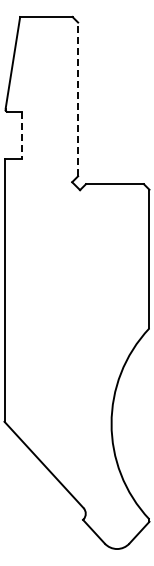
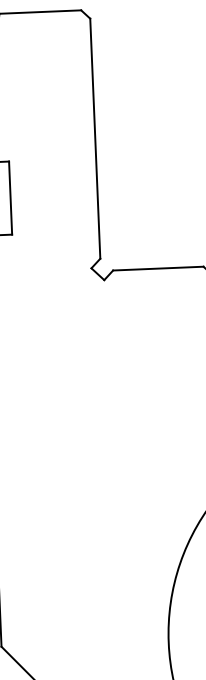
line: (78, 99) -> (95, 138), dashed -> solid
line: (22, 135) -> (10, 198), dashed -> solid

